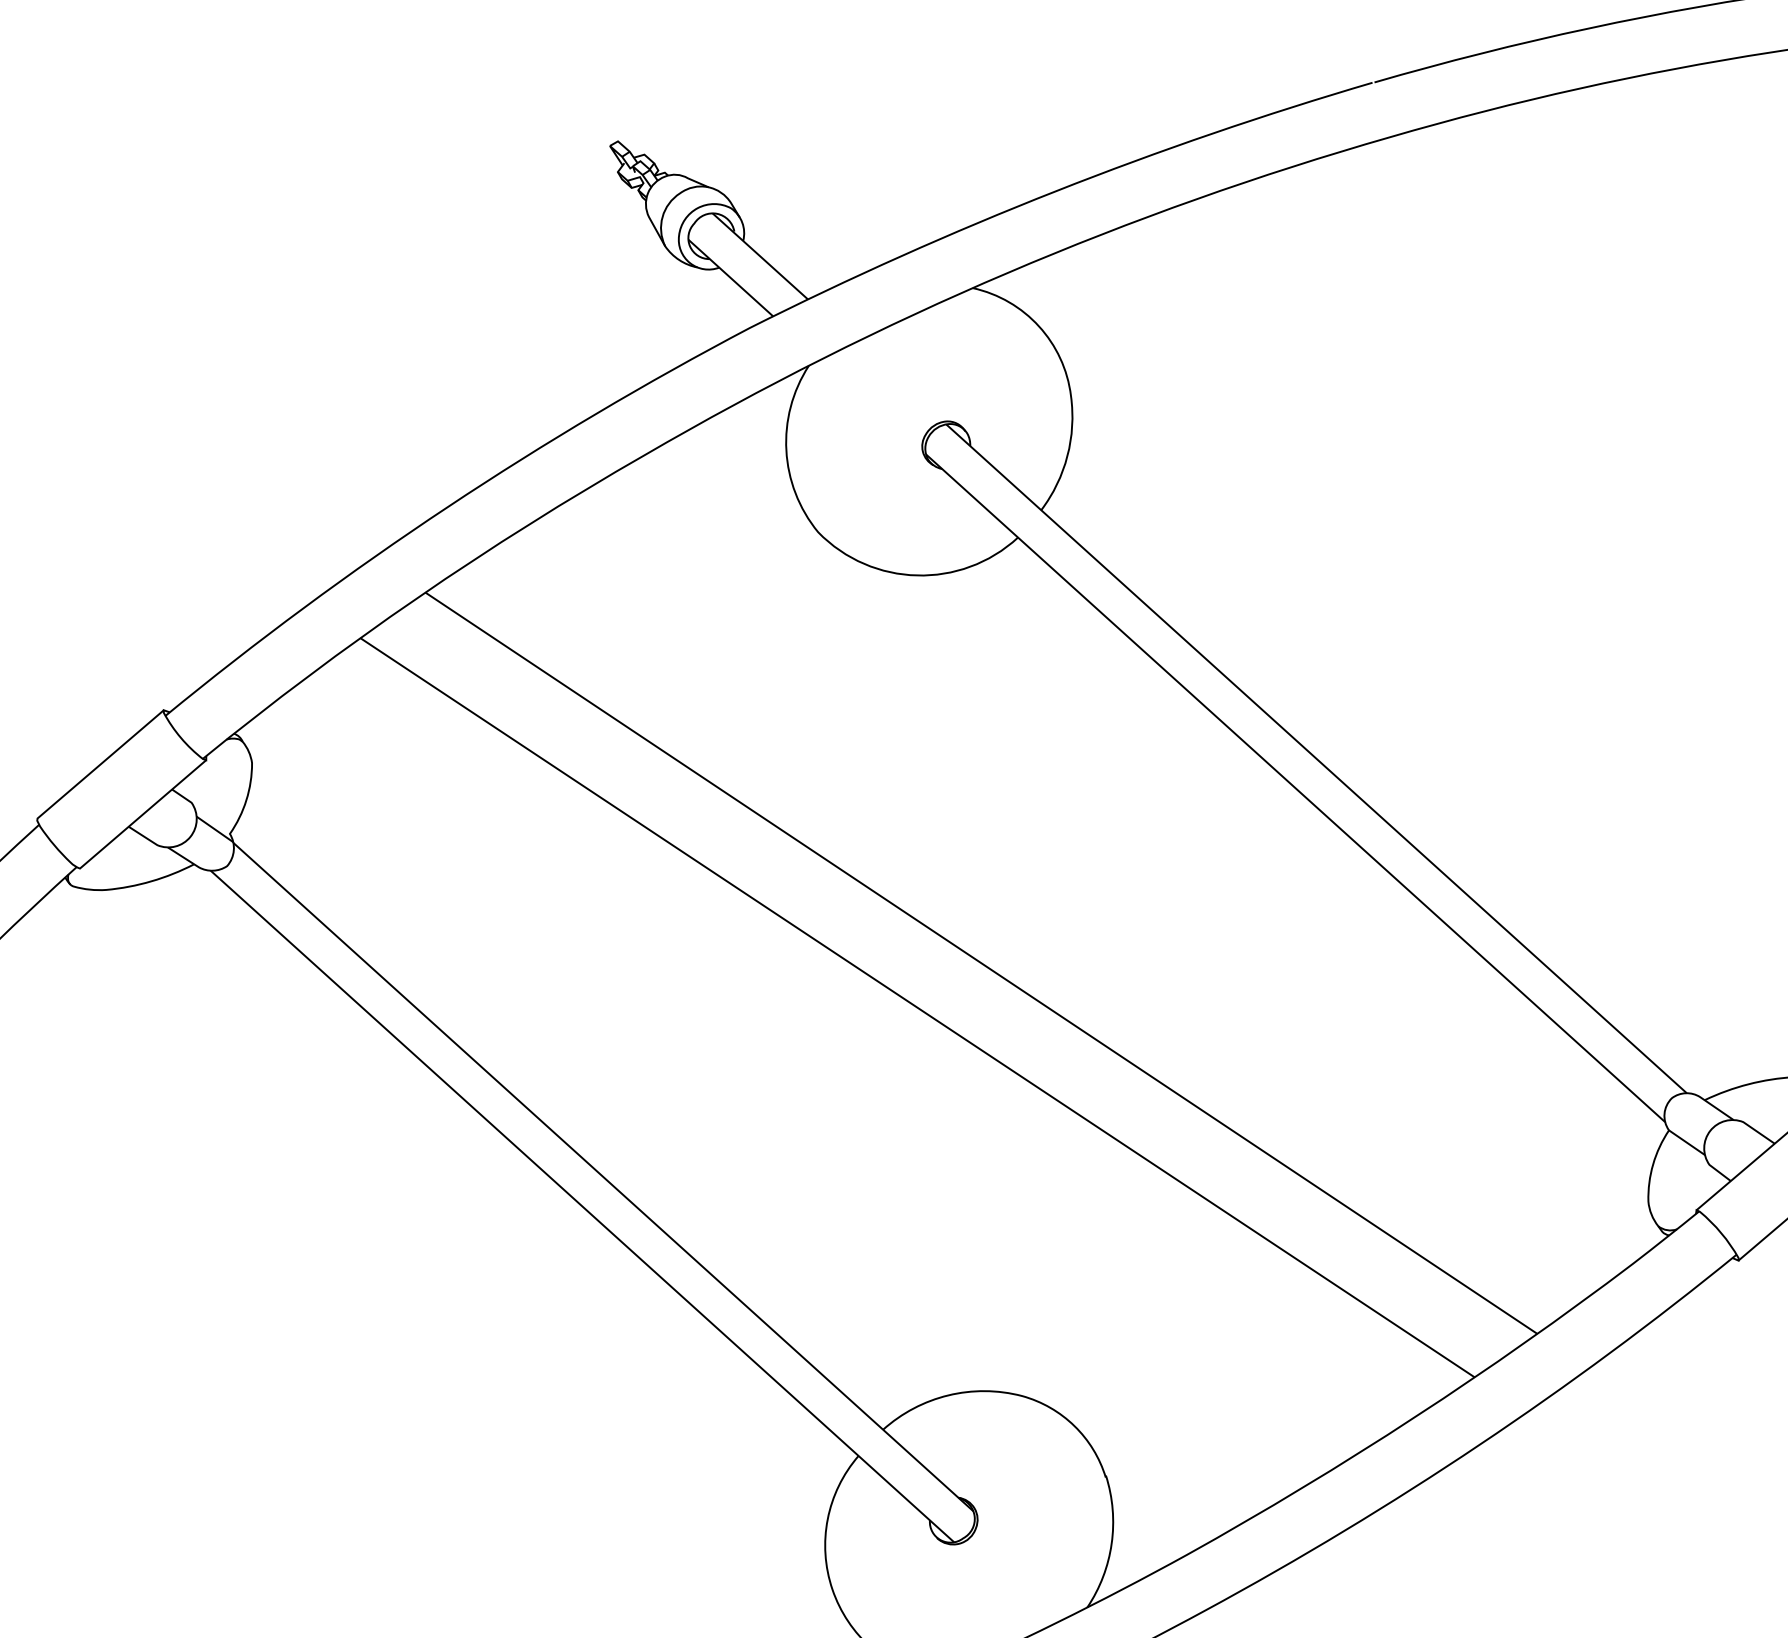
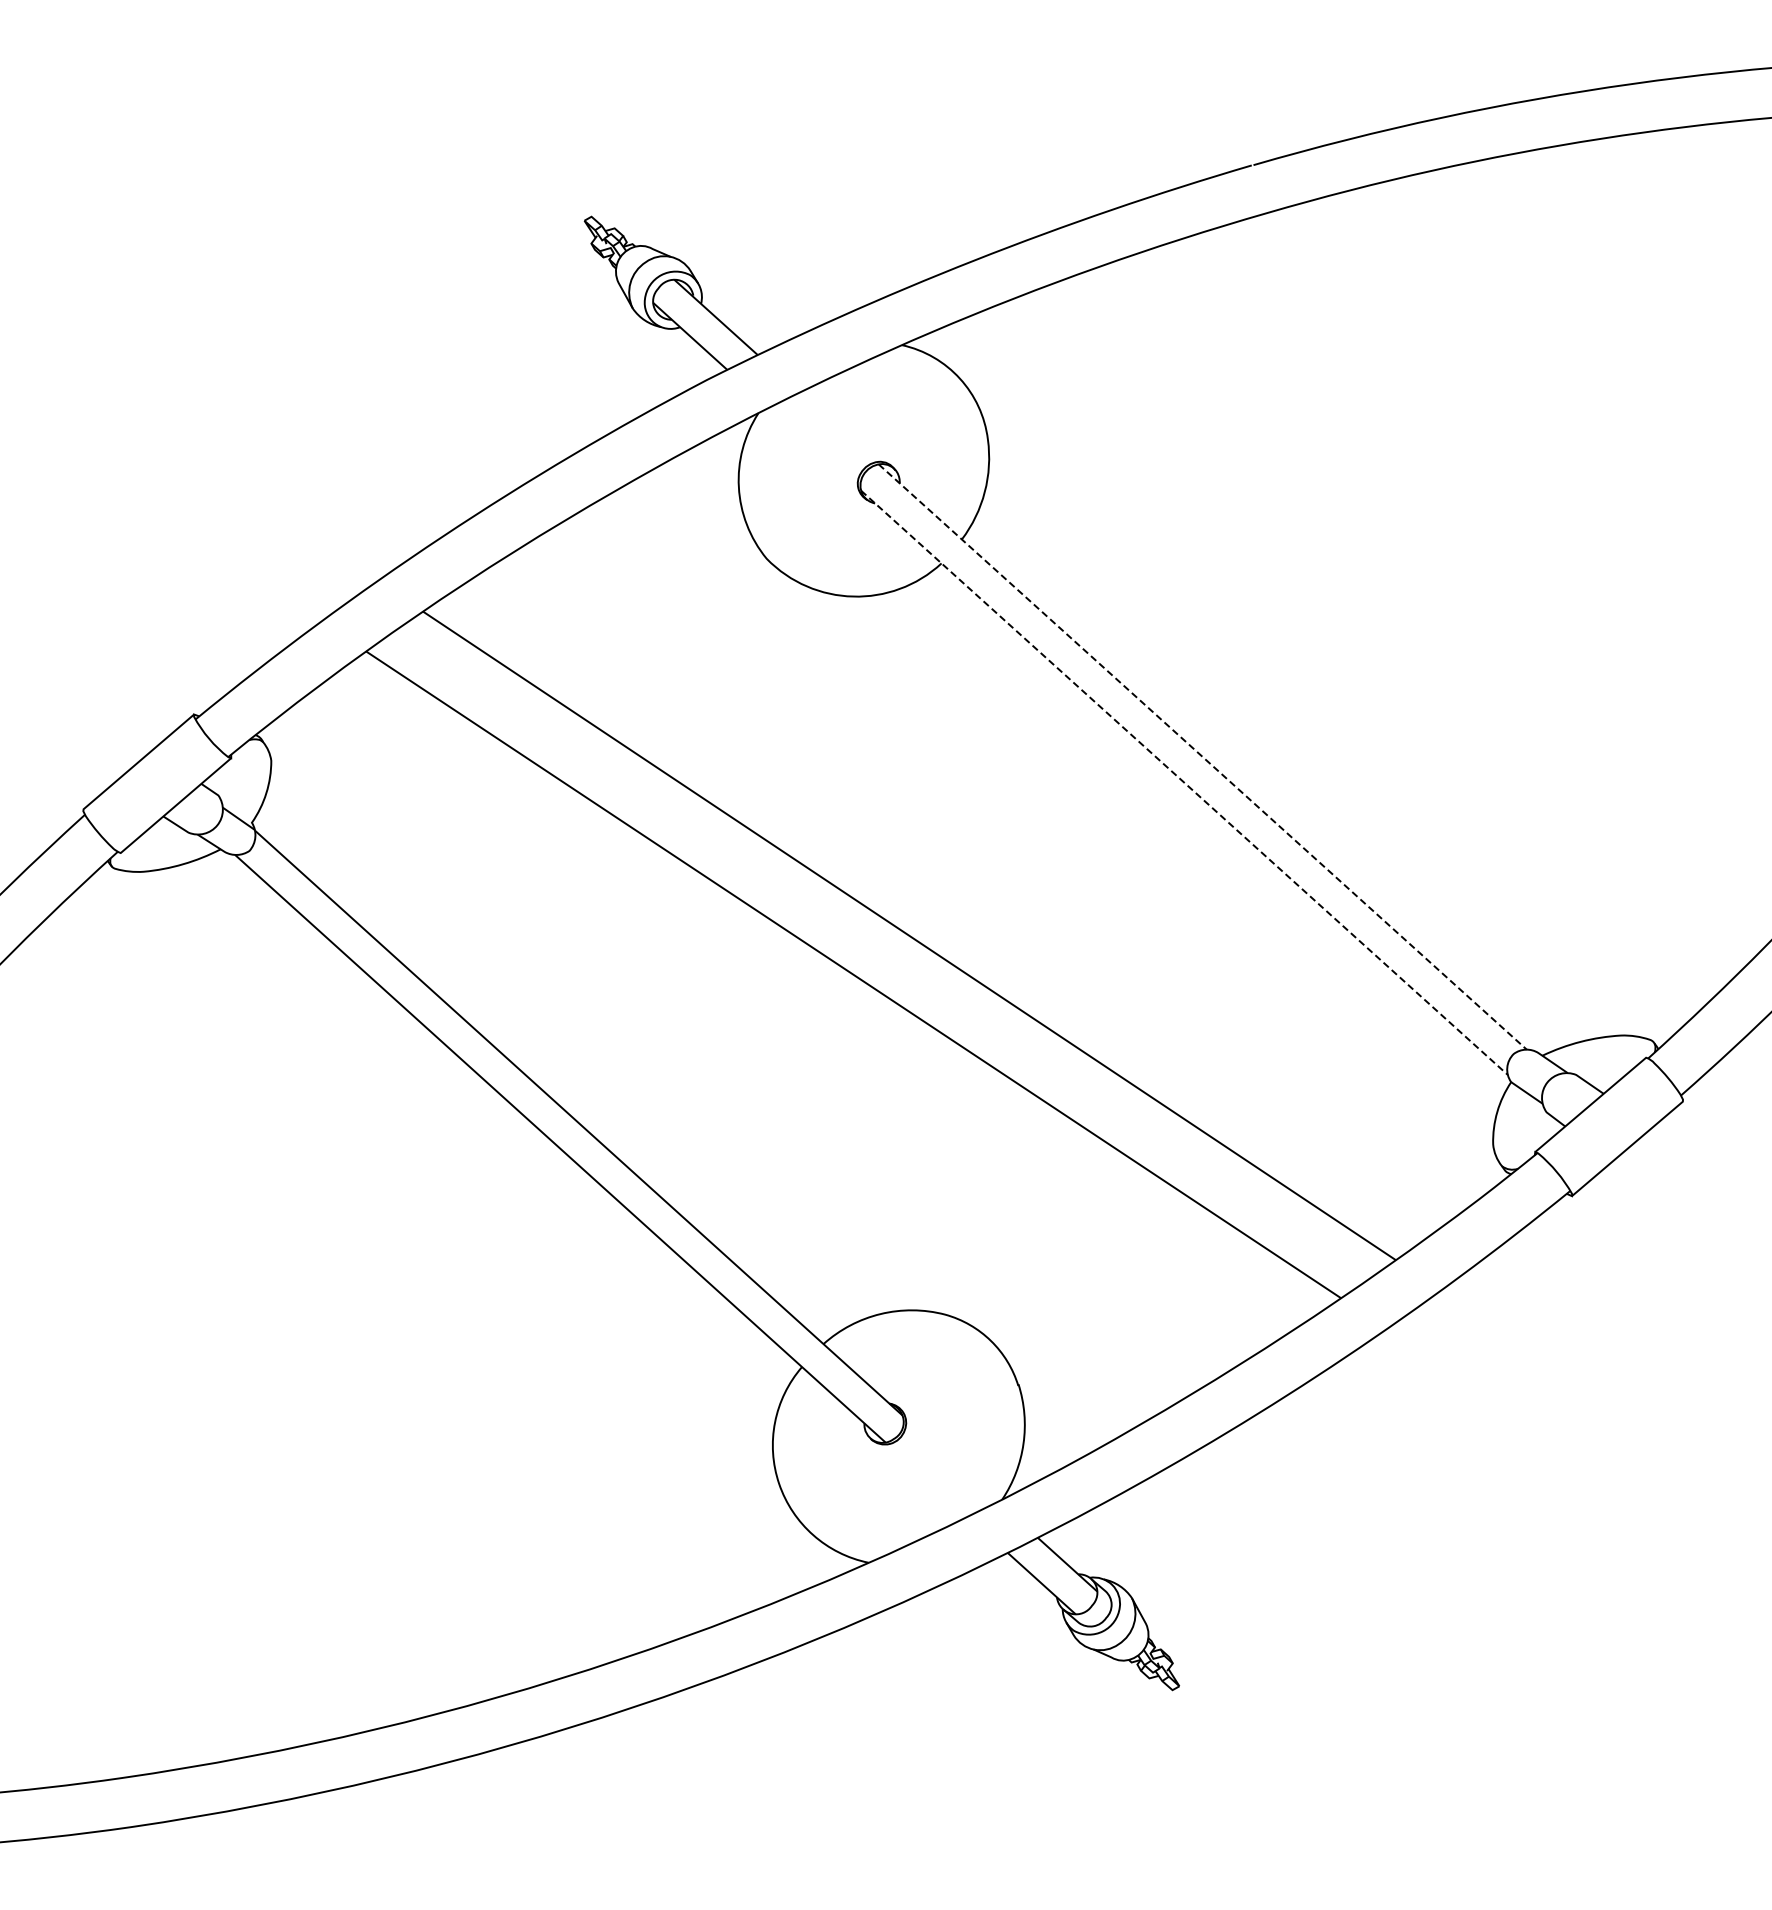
line: (1316, 759) -> (1202, 757), solid -> dashed
line: (1295, 787) -> (1184, 782), solid -> dashed

